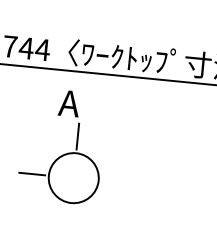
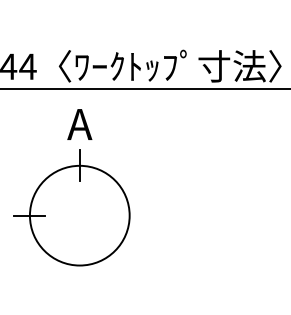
text: (69, 103) -> (79, 124), moved
circle: (73, 177) -> (79, 215), size x1.67

